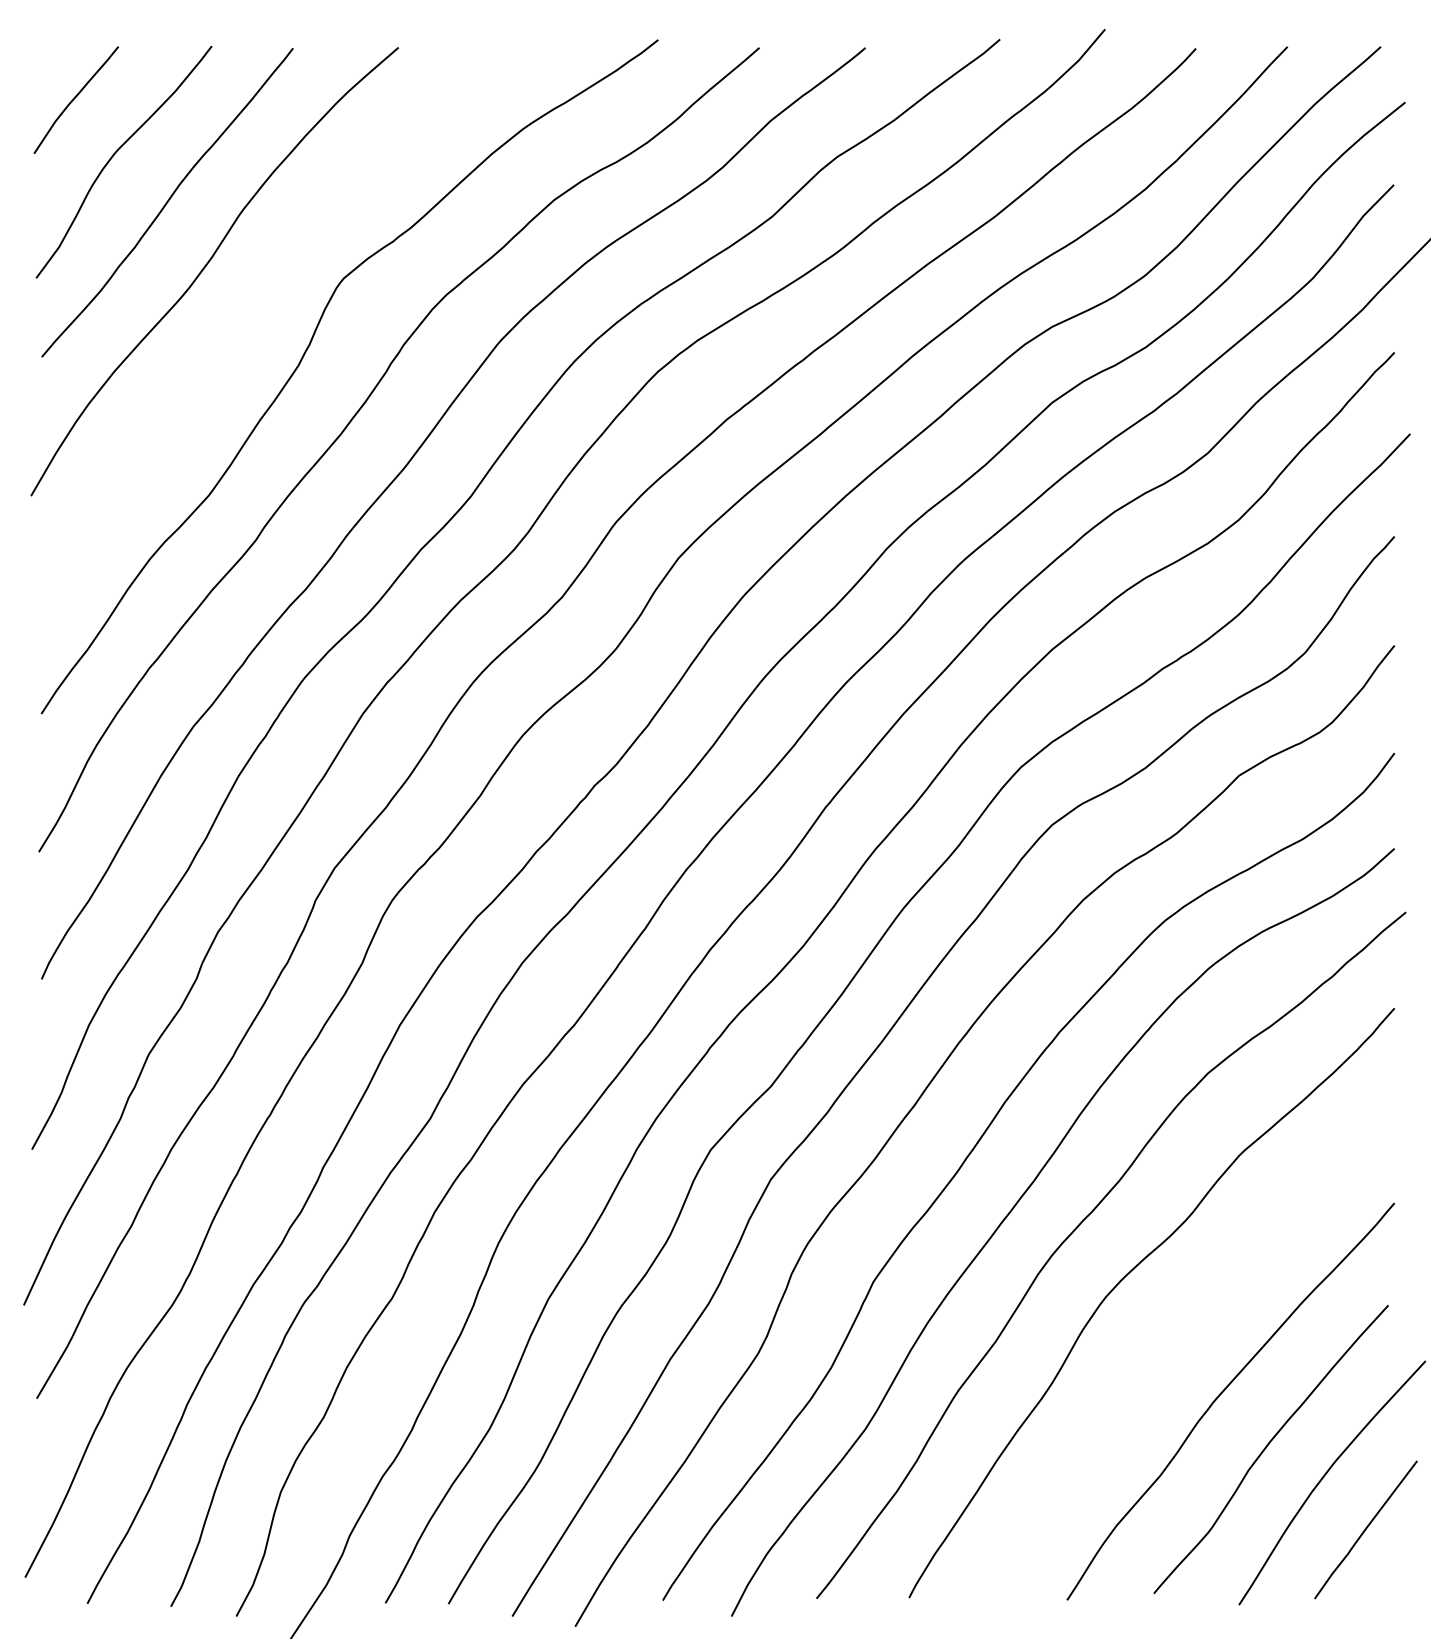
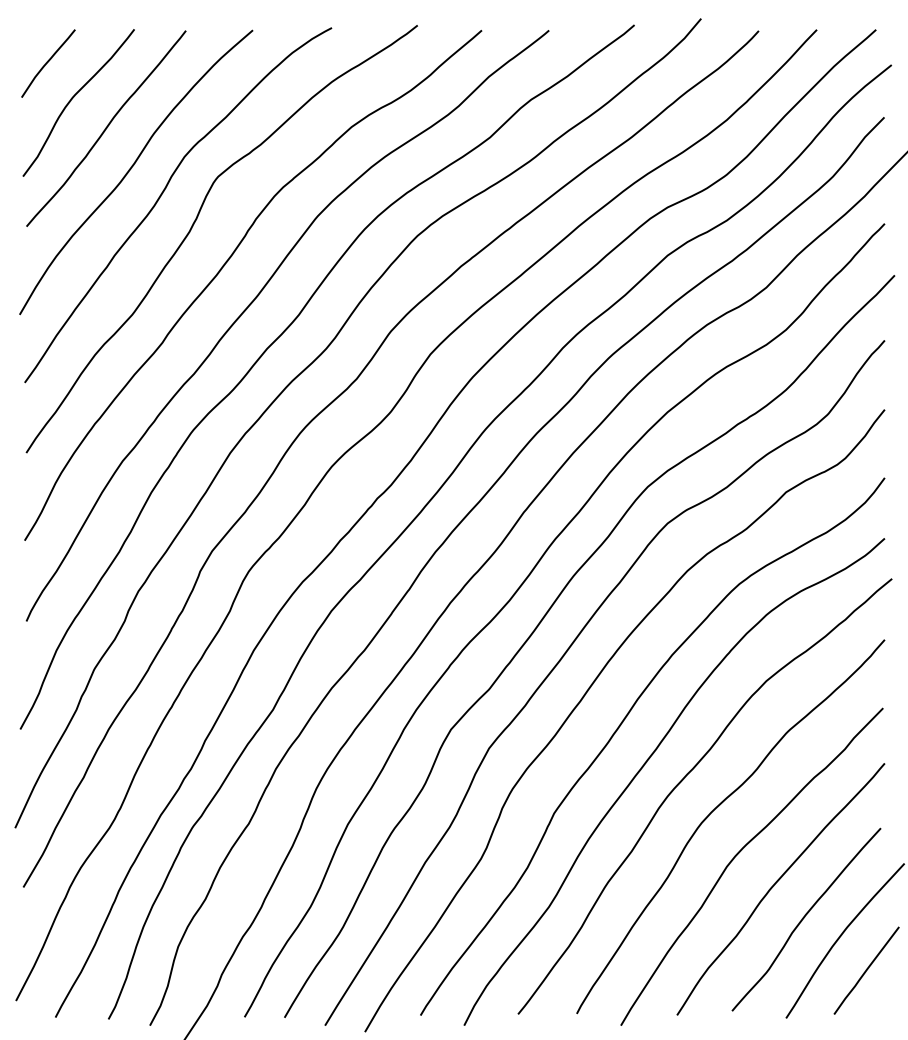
curve: (257, 304) -> (163, 193), added
curve: (1165, 1345) -> (739, 853), added

